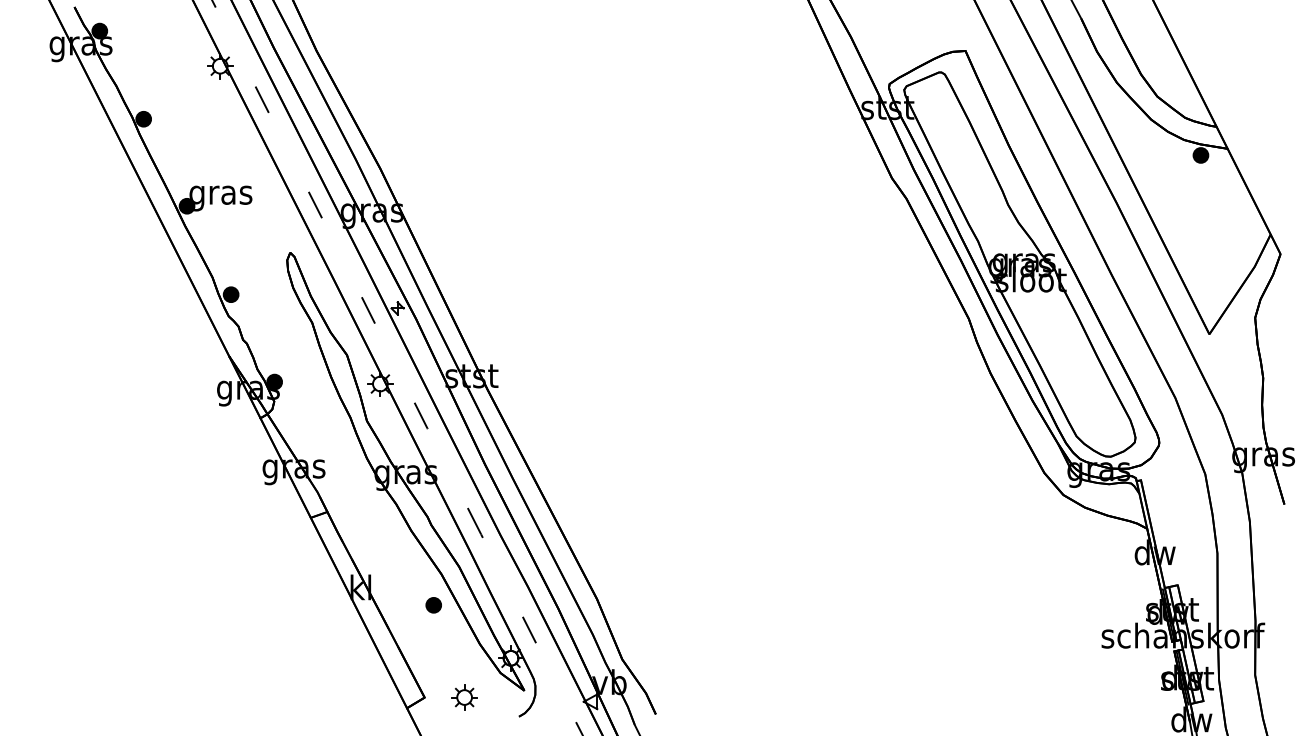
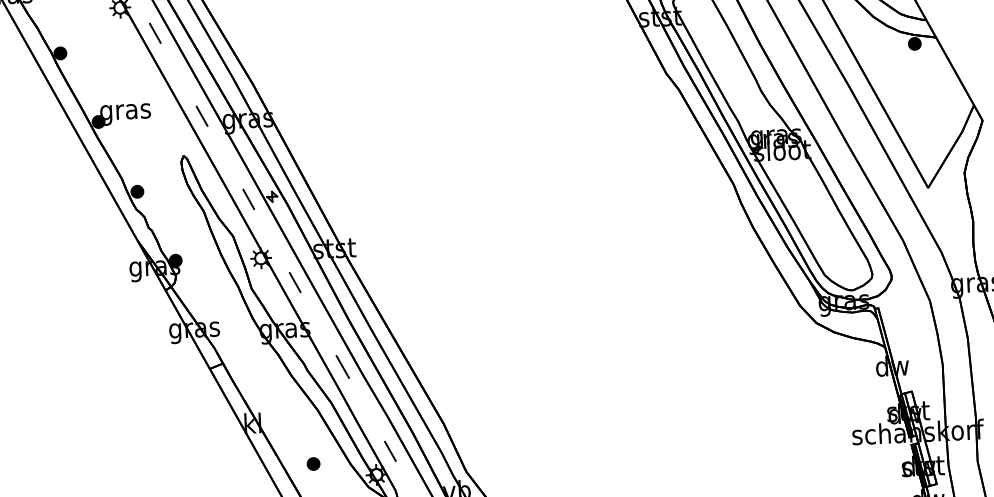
part: (433, 605) -> (313, 464), moved

